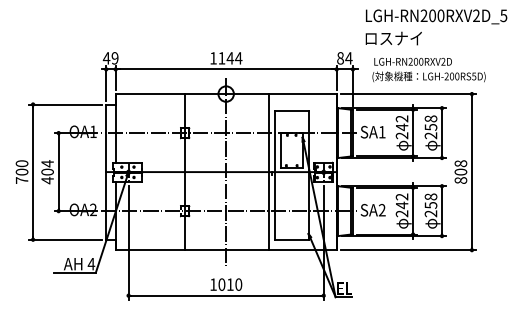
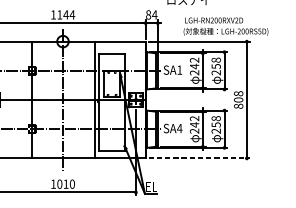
text: (428, 69) -> (225, 26), moved
text: (381, 210) -> (179, 128), SA2 -> SA4
line: (408, 250) -> (199, 158), solid -> dashed

